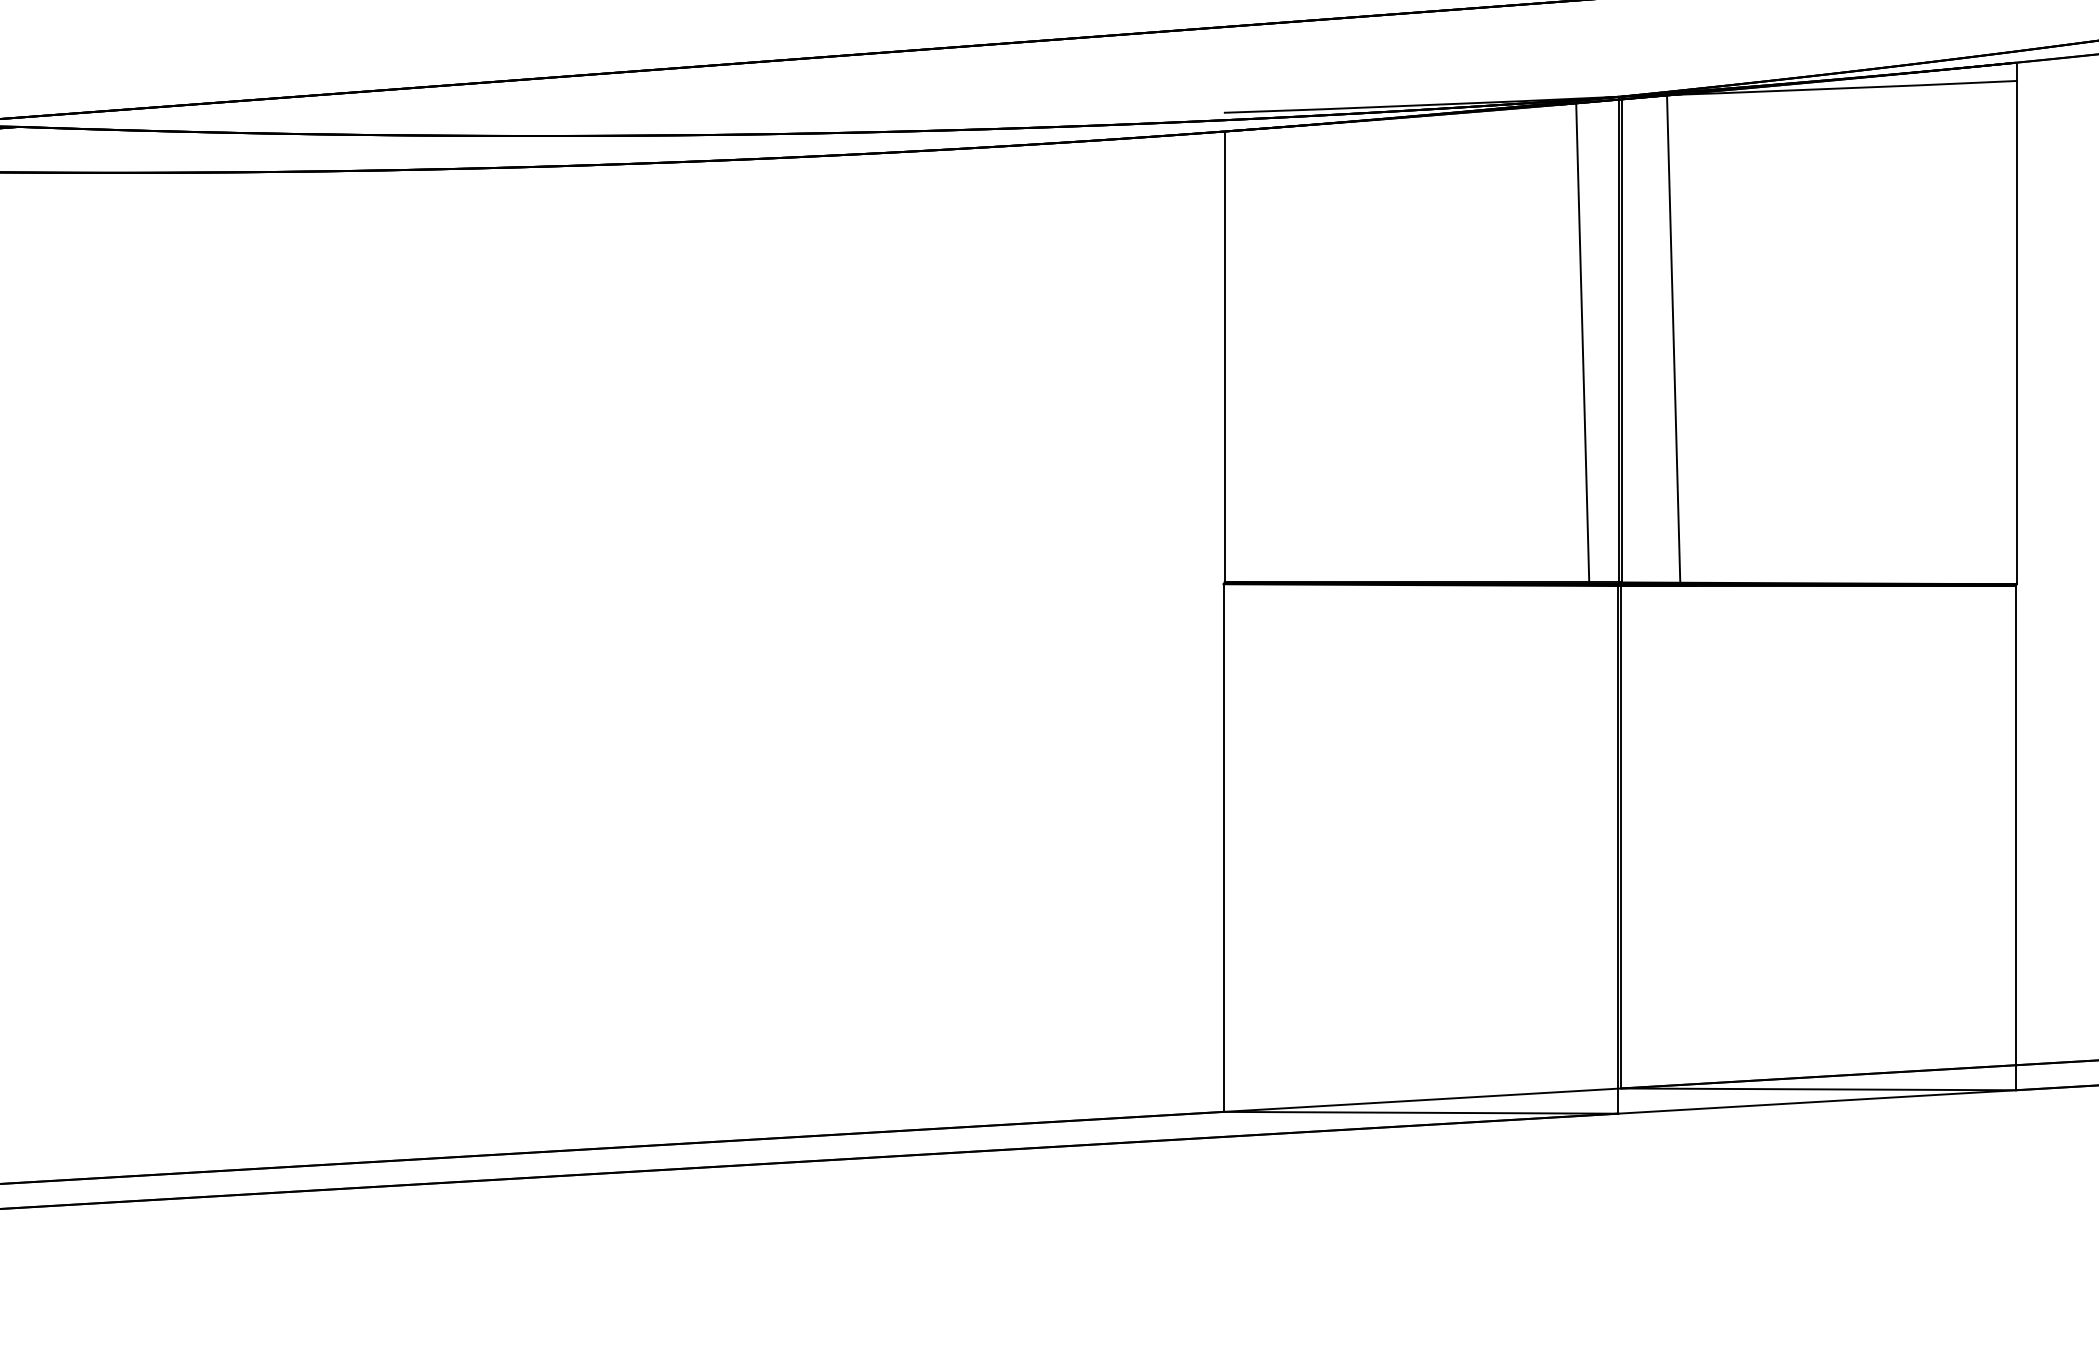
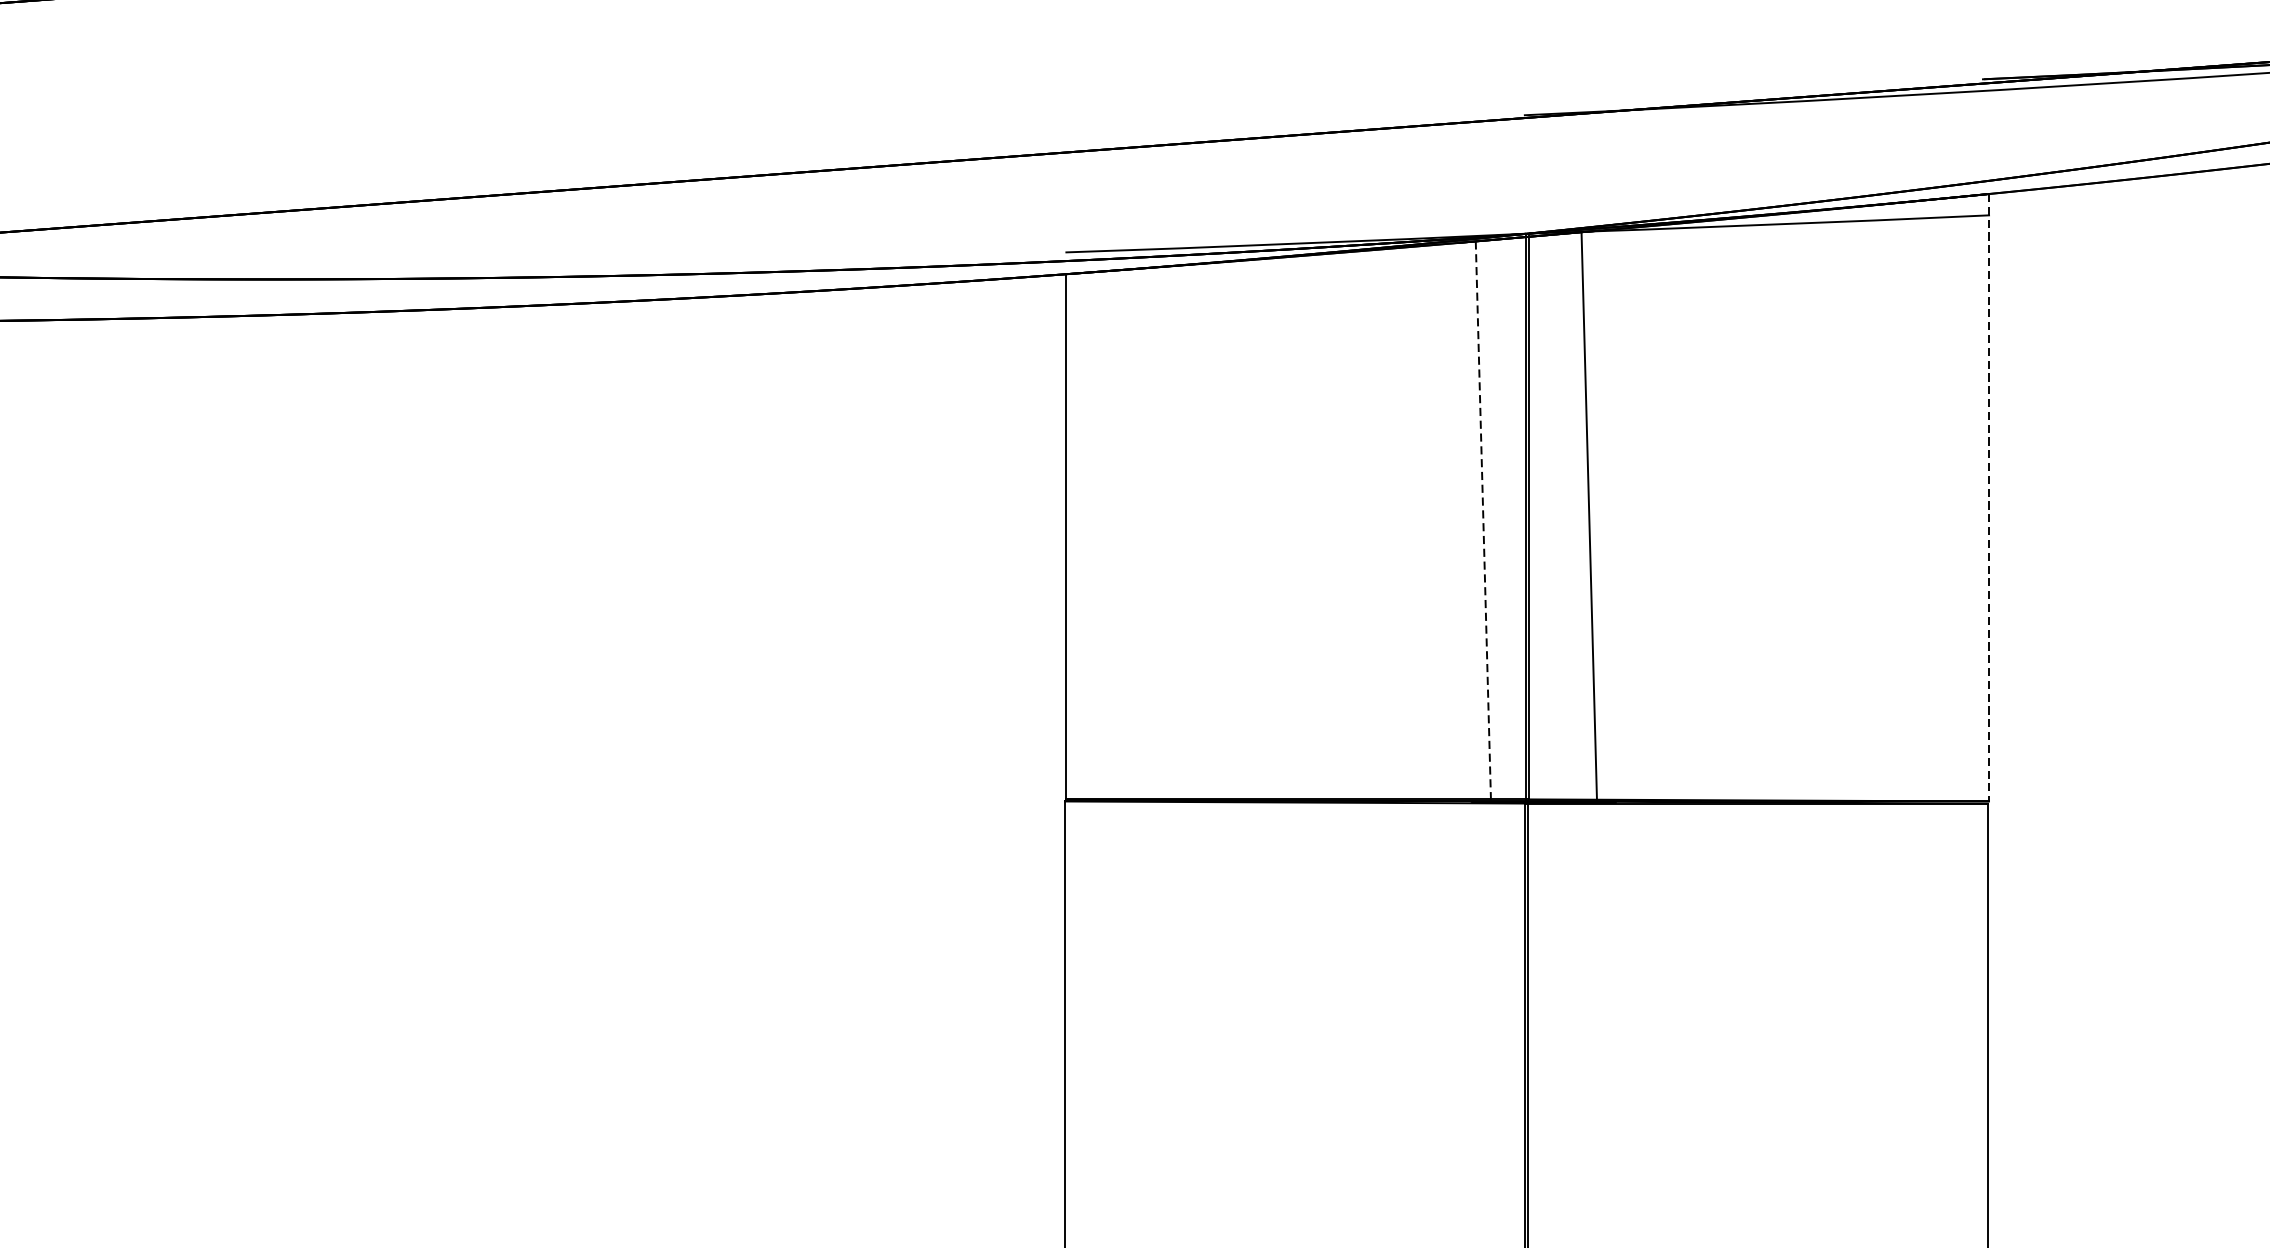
line: (2016, 323) -> (1988, 497), solid -> dashed
line: (1582, 344) -> (1483, 522), solid -> dashed

